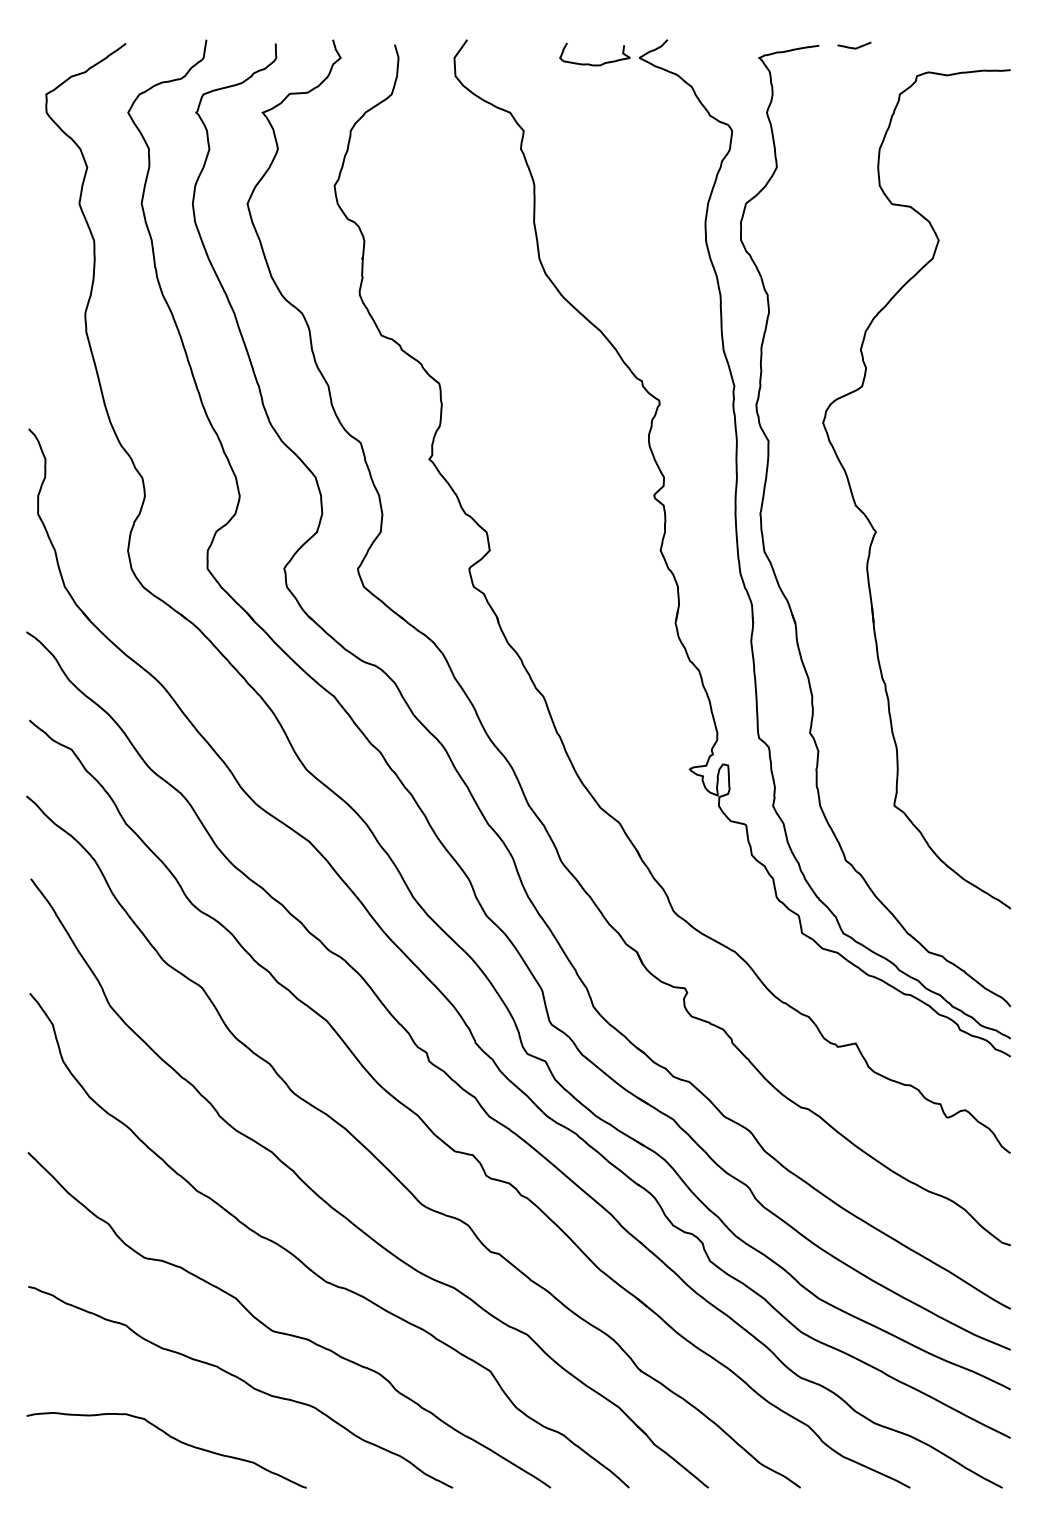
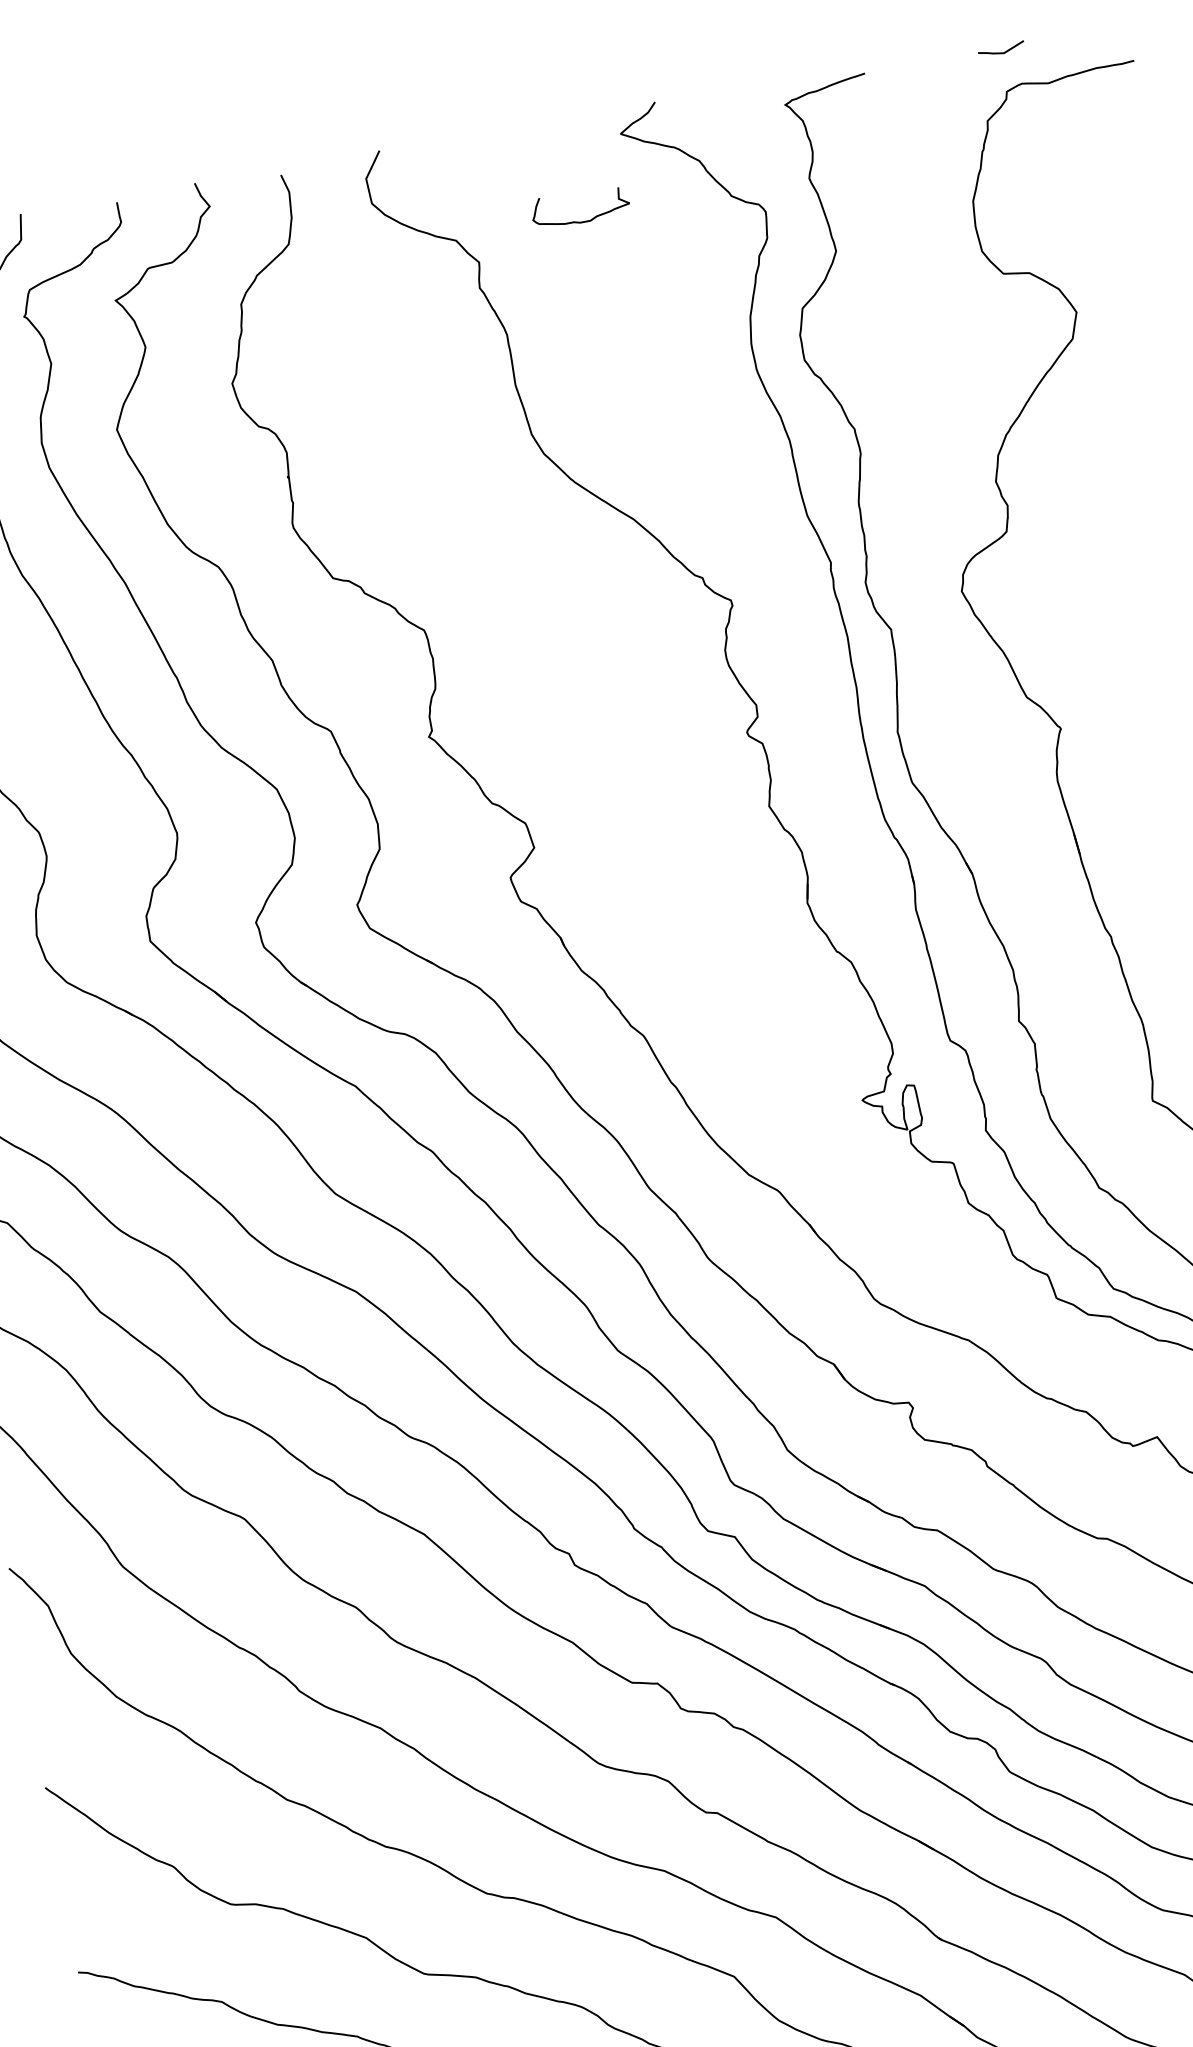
curve: (854, 47) -> (1001, 51), moved
curve: (590, 63) -> (576, 220), moved

